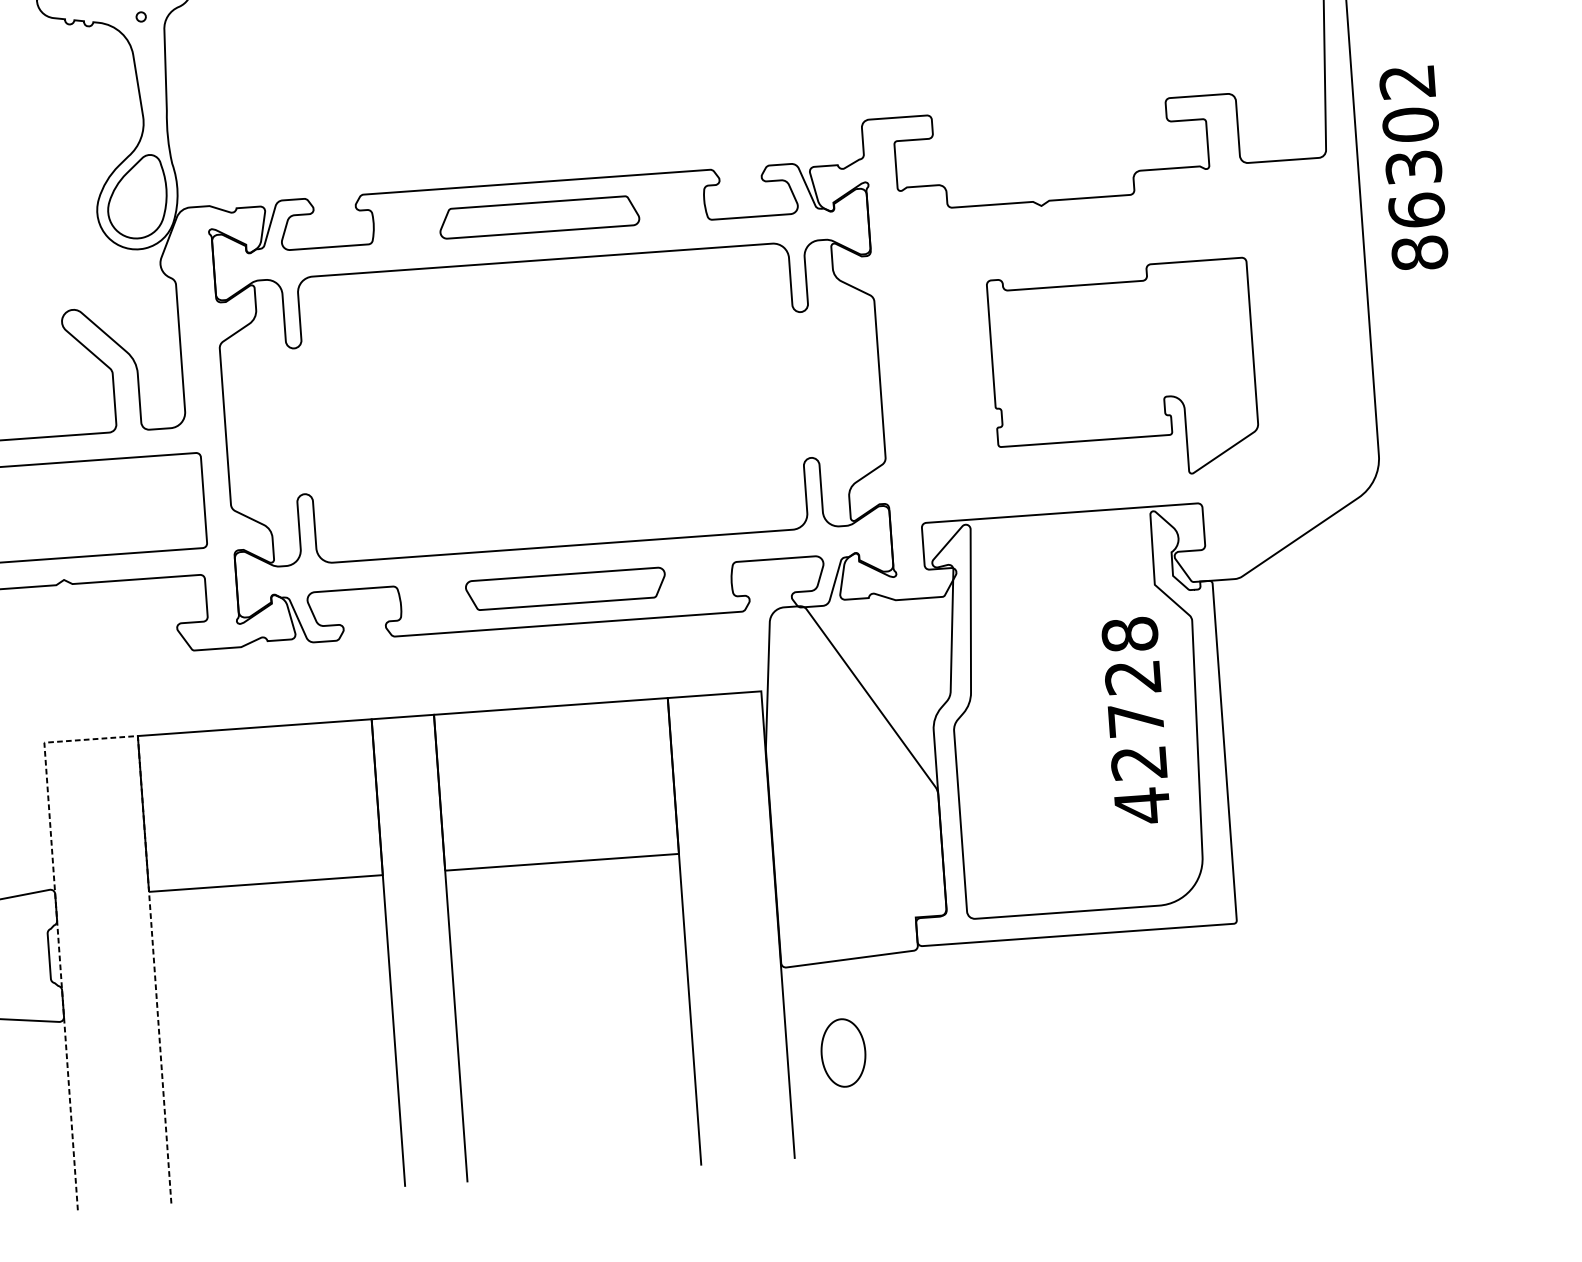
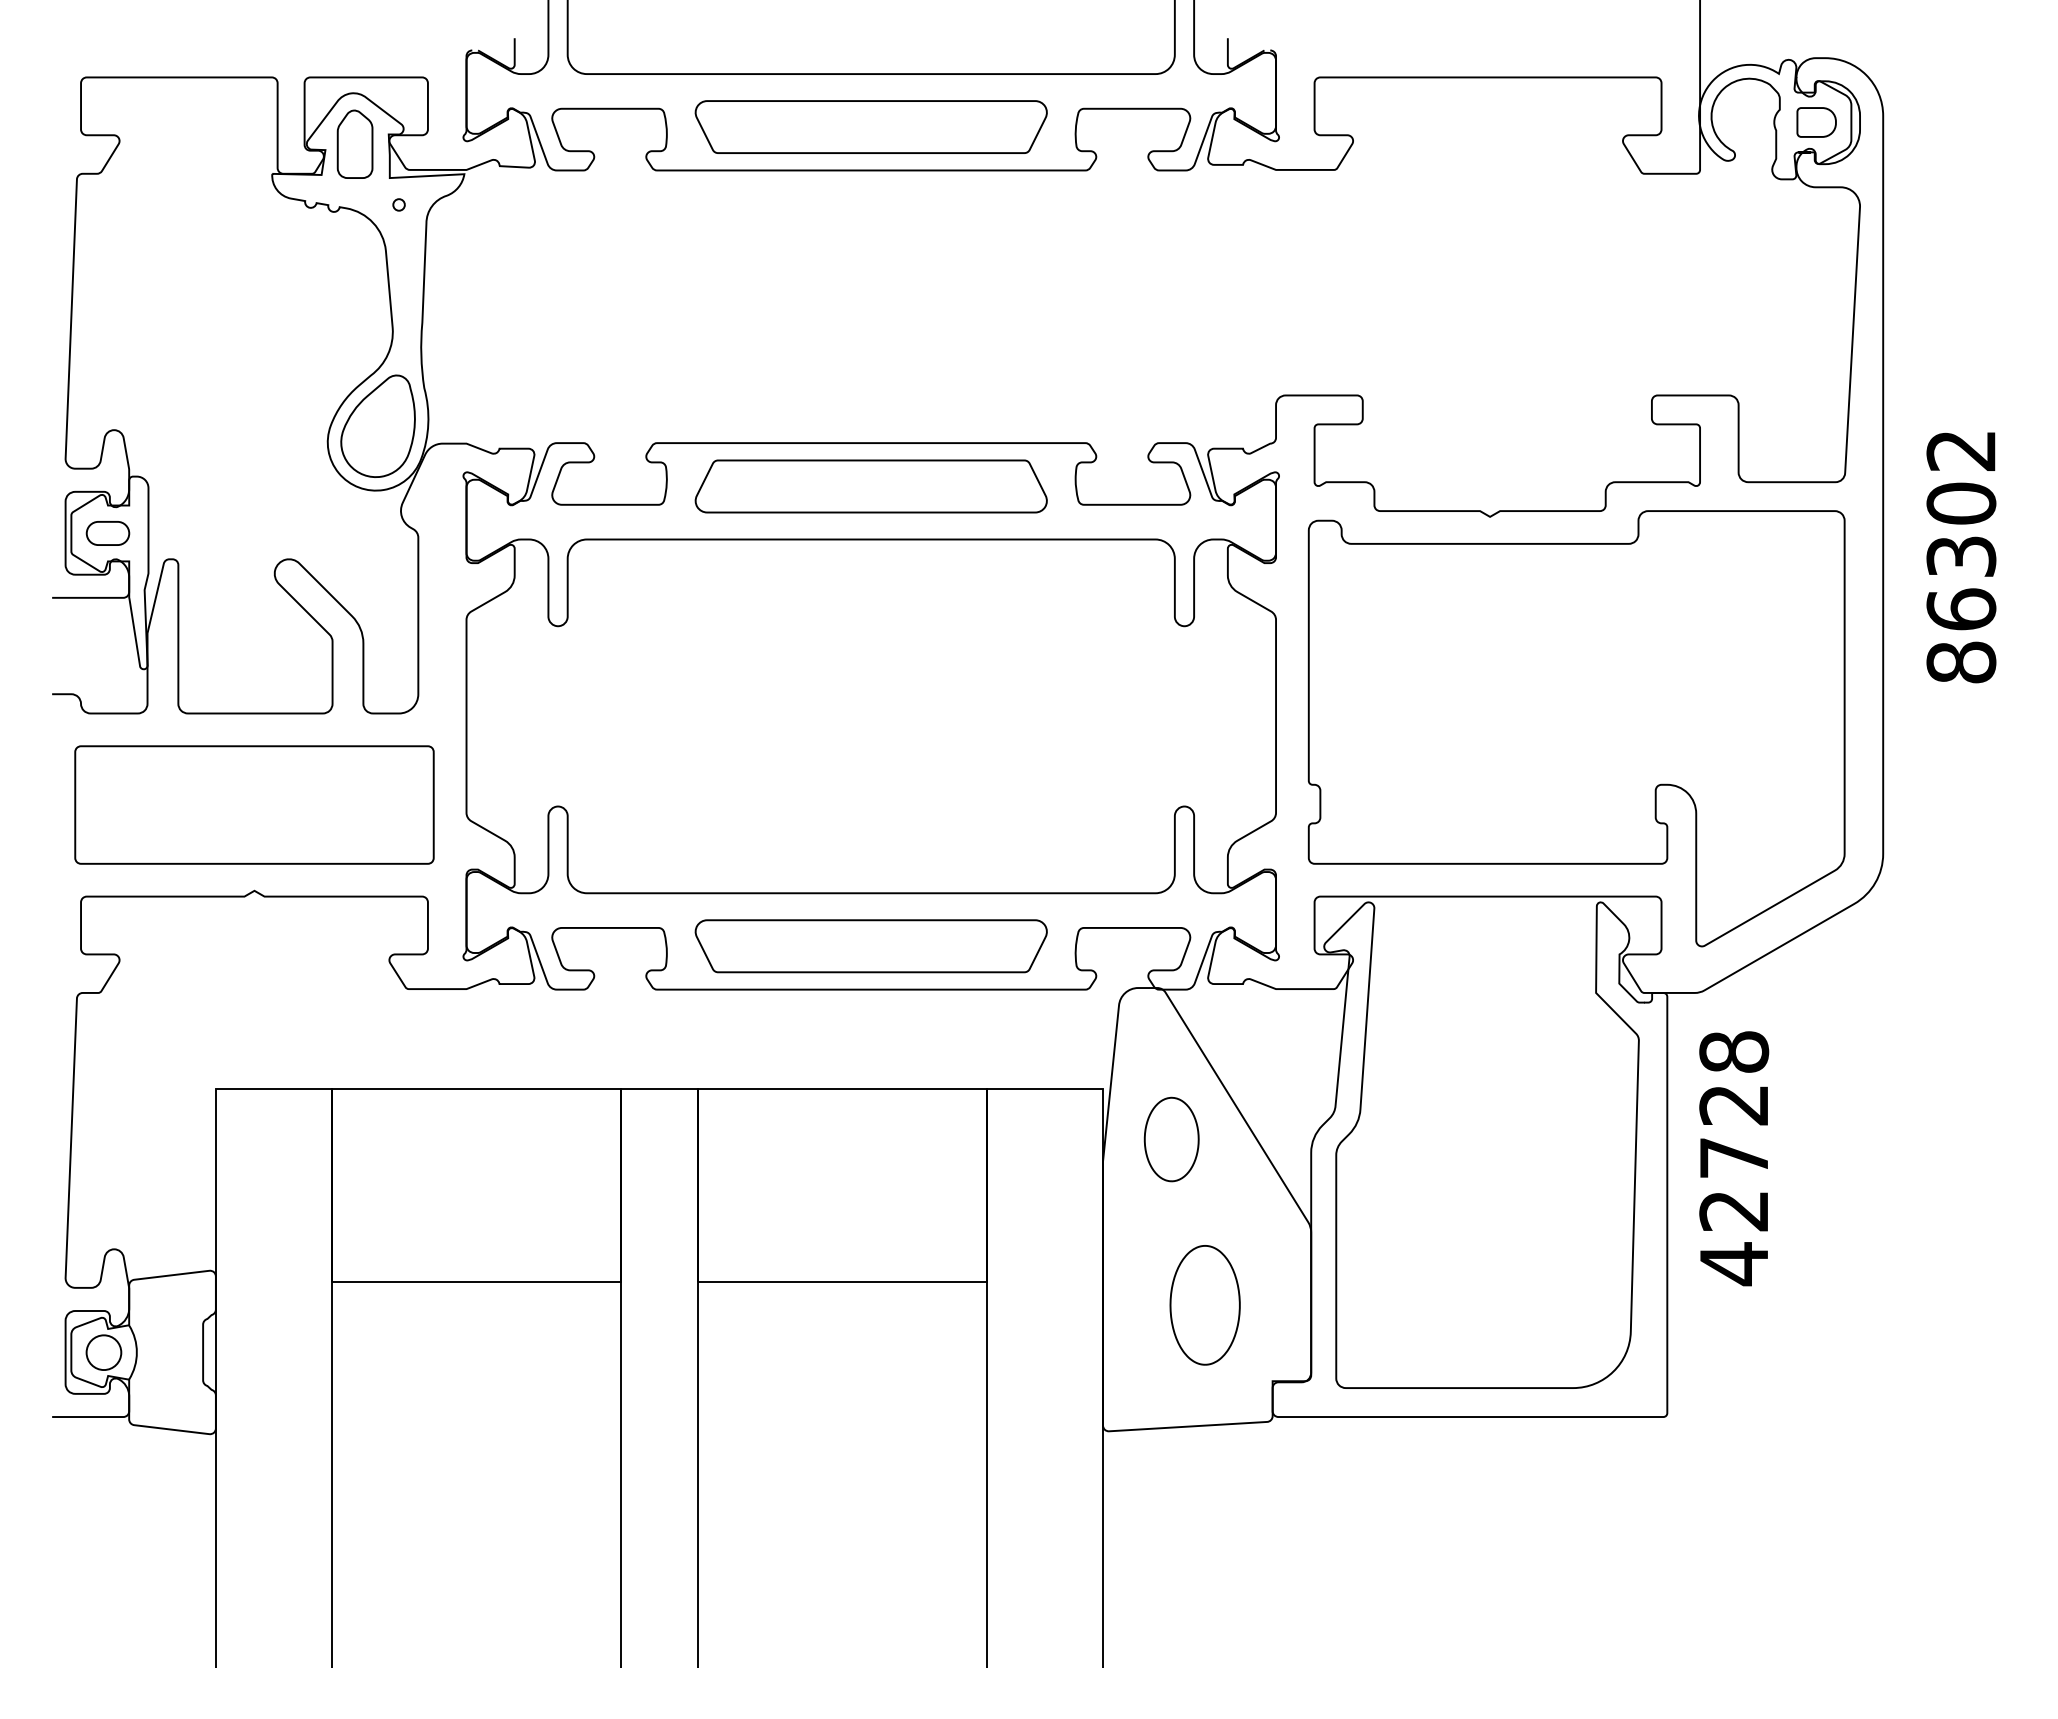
text: (1413, 168) -> (1961, 557), moved
part: (538, 217) -> (870, 486), size x1.43
part: (1123, 372) -> (1576, 728), size x1.67
part: (565, 589) -> (870, 946), size x1.43
text: (1136, 720) -> (1734, 1158), moved
line: (90, 739) -> (273, 1089), dashed -> solid
part: (856, 860) -> (1204, 1305), added
part: (843, 1052) -> (1171, 1139), moved

